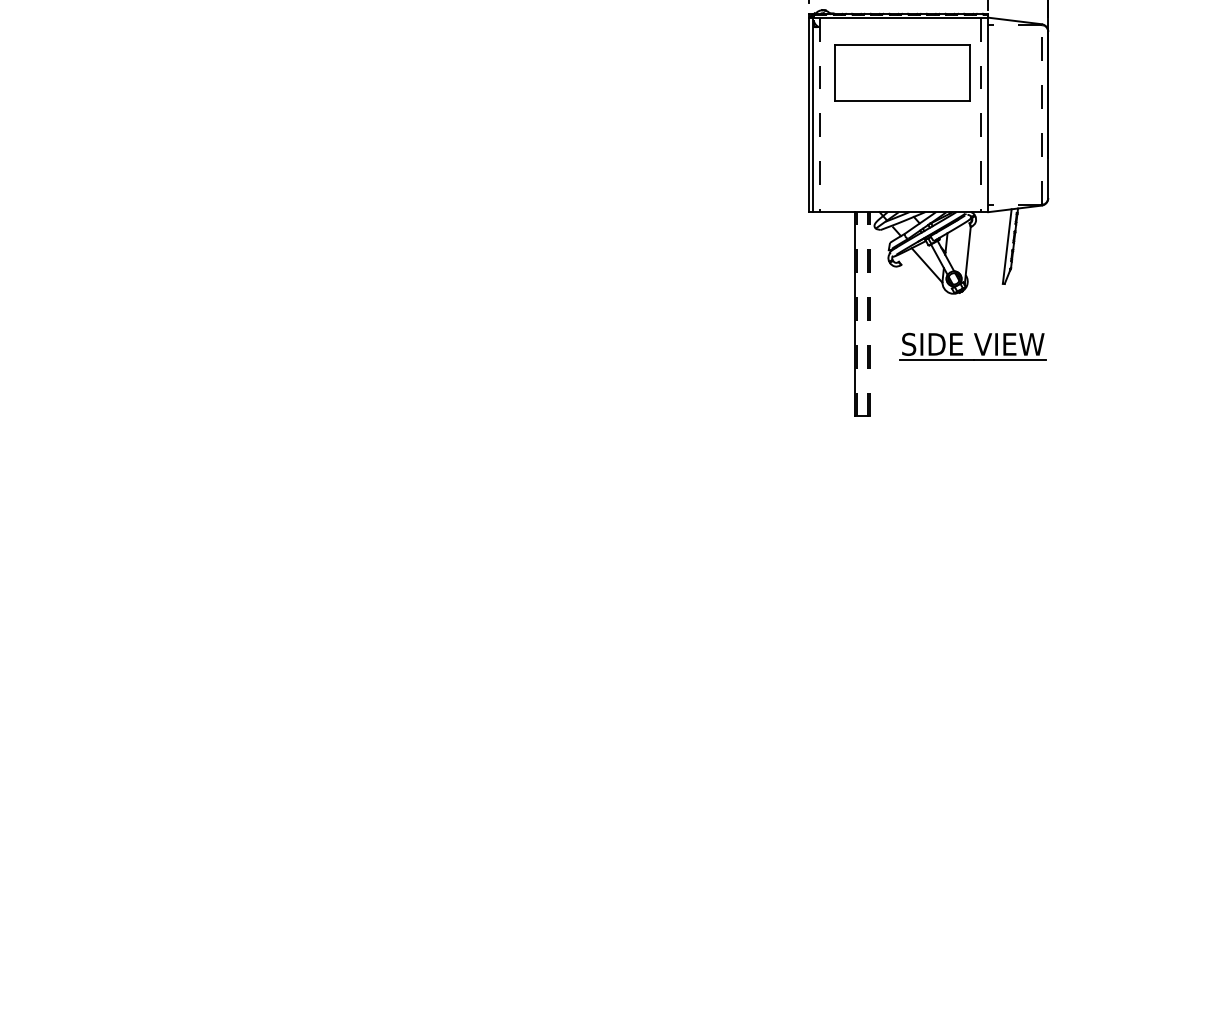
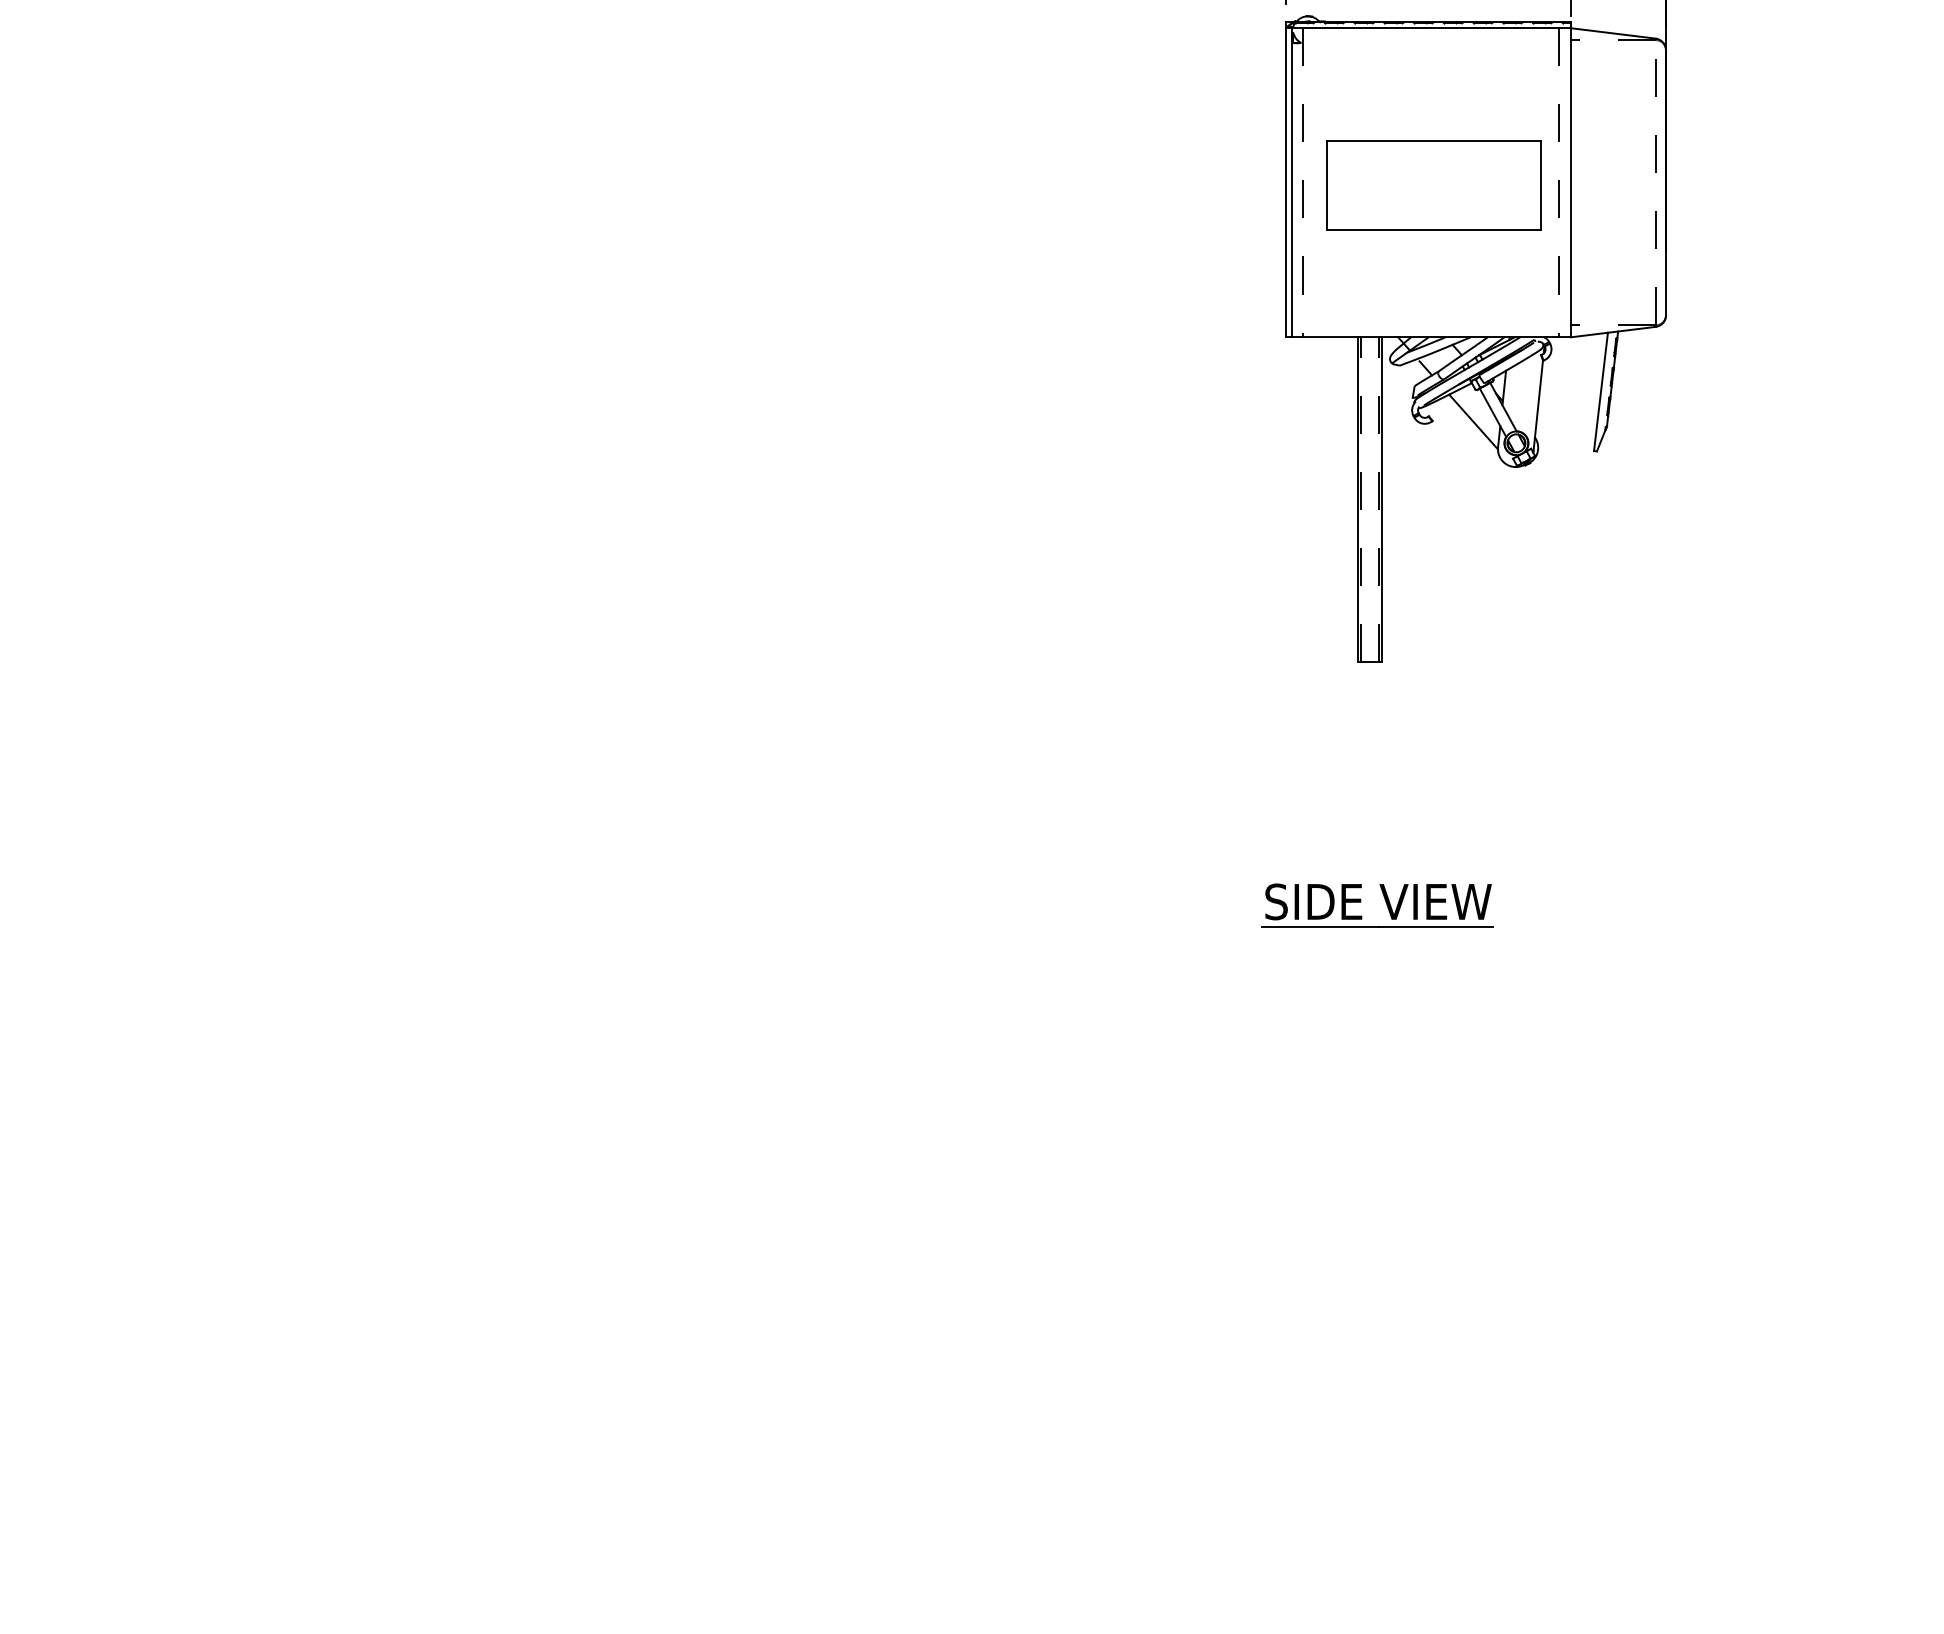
part: (902, 72) -> (1434, 185), moved
line: (869, 313) -> (1382, 498), dashed -> solid
part: (972, 346) -> (1377, 905), moved

